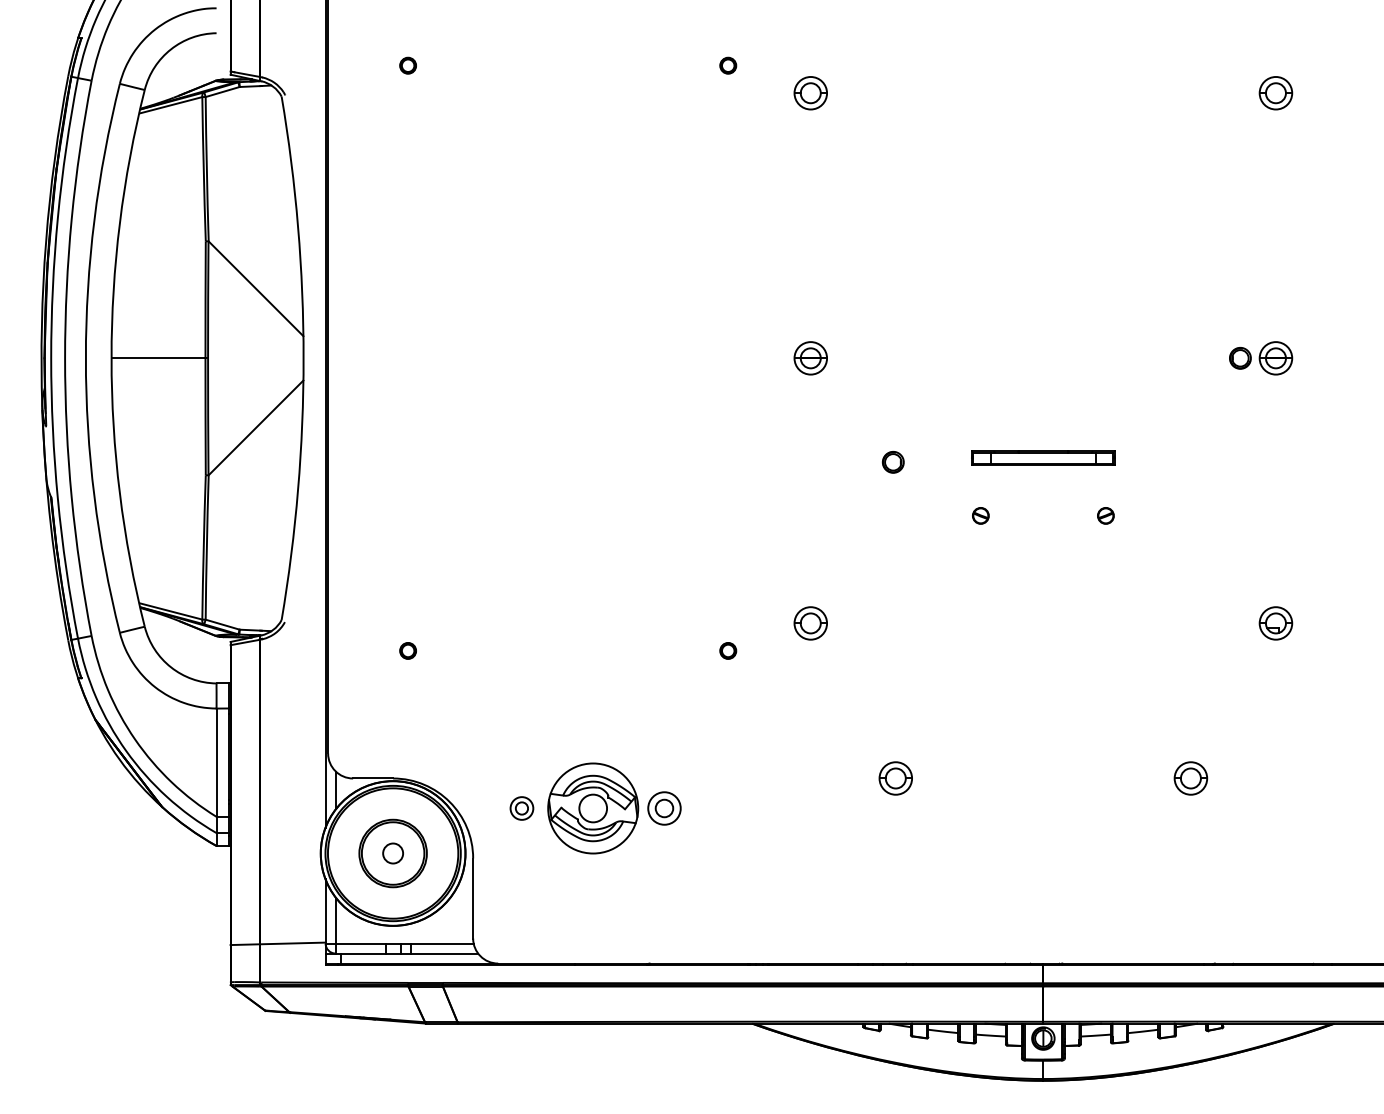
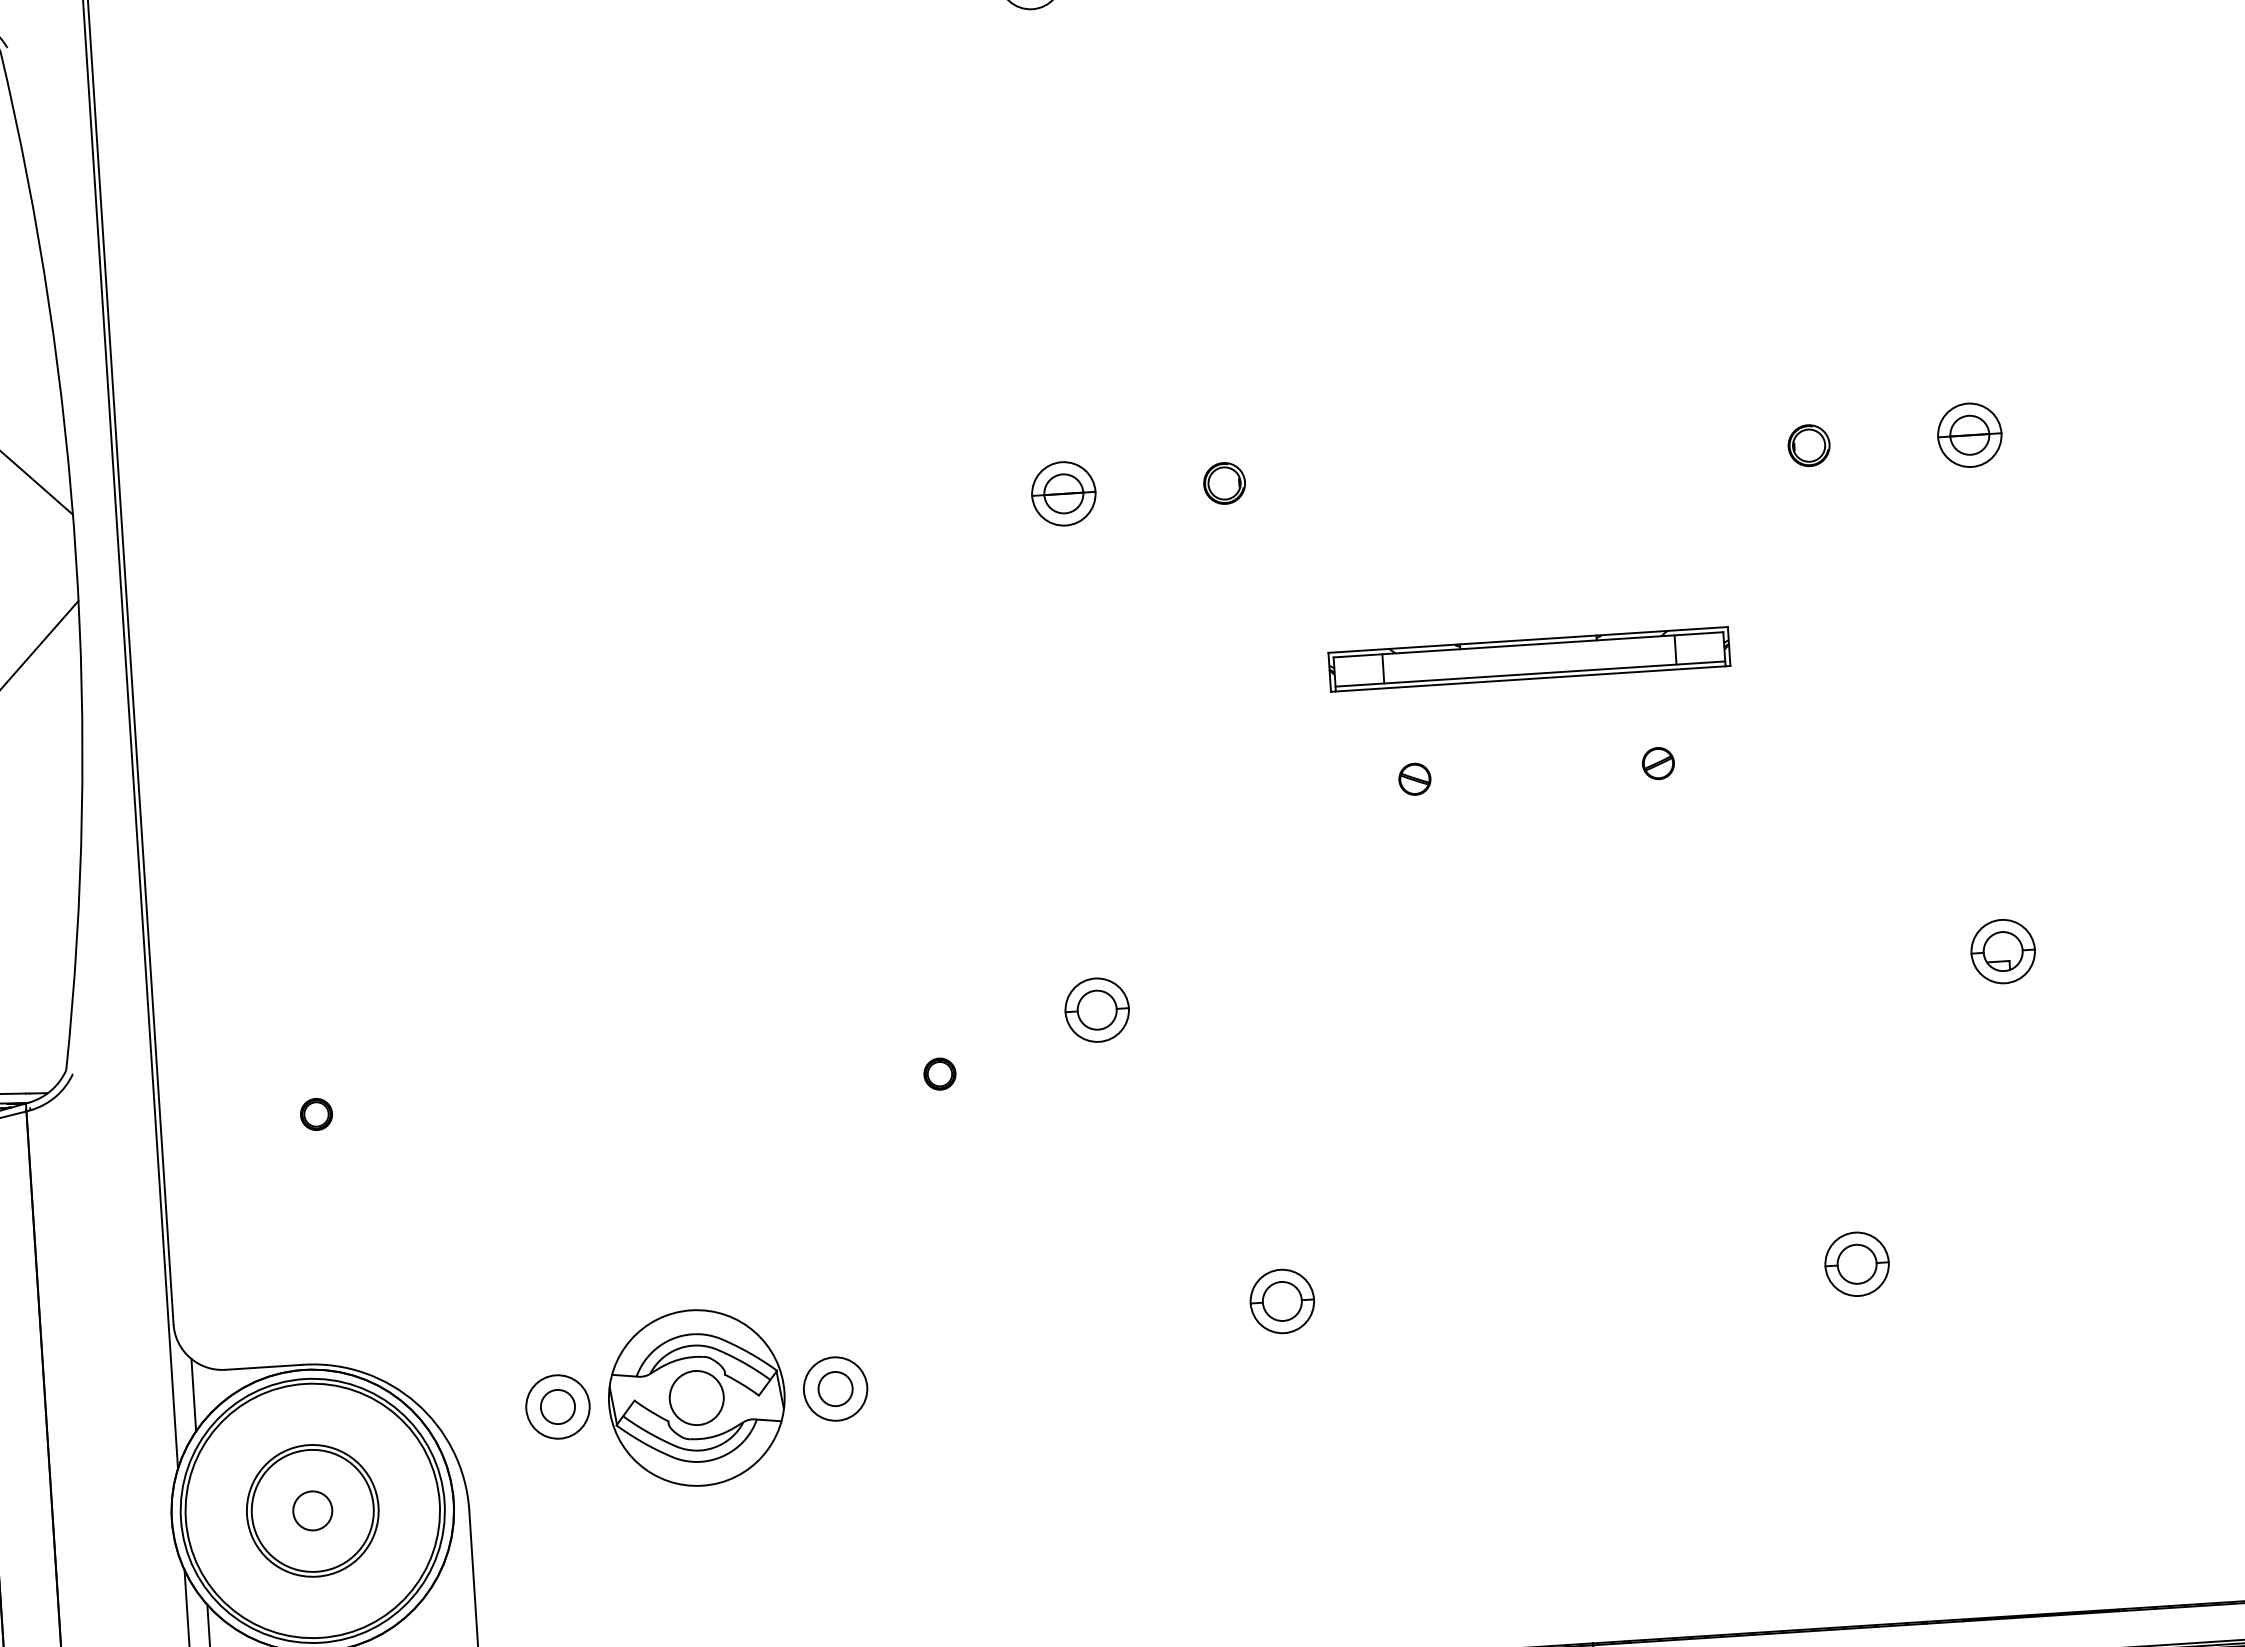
part: (1240, 358) -> (1809, 445), moved
part: (1043, 457) -> (1529, 657), size x1.43
part: (892, 462) -> (1223, 483), moved
part: (521, 808) -> (557, 1407), size x1.43

